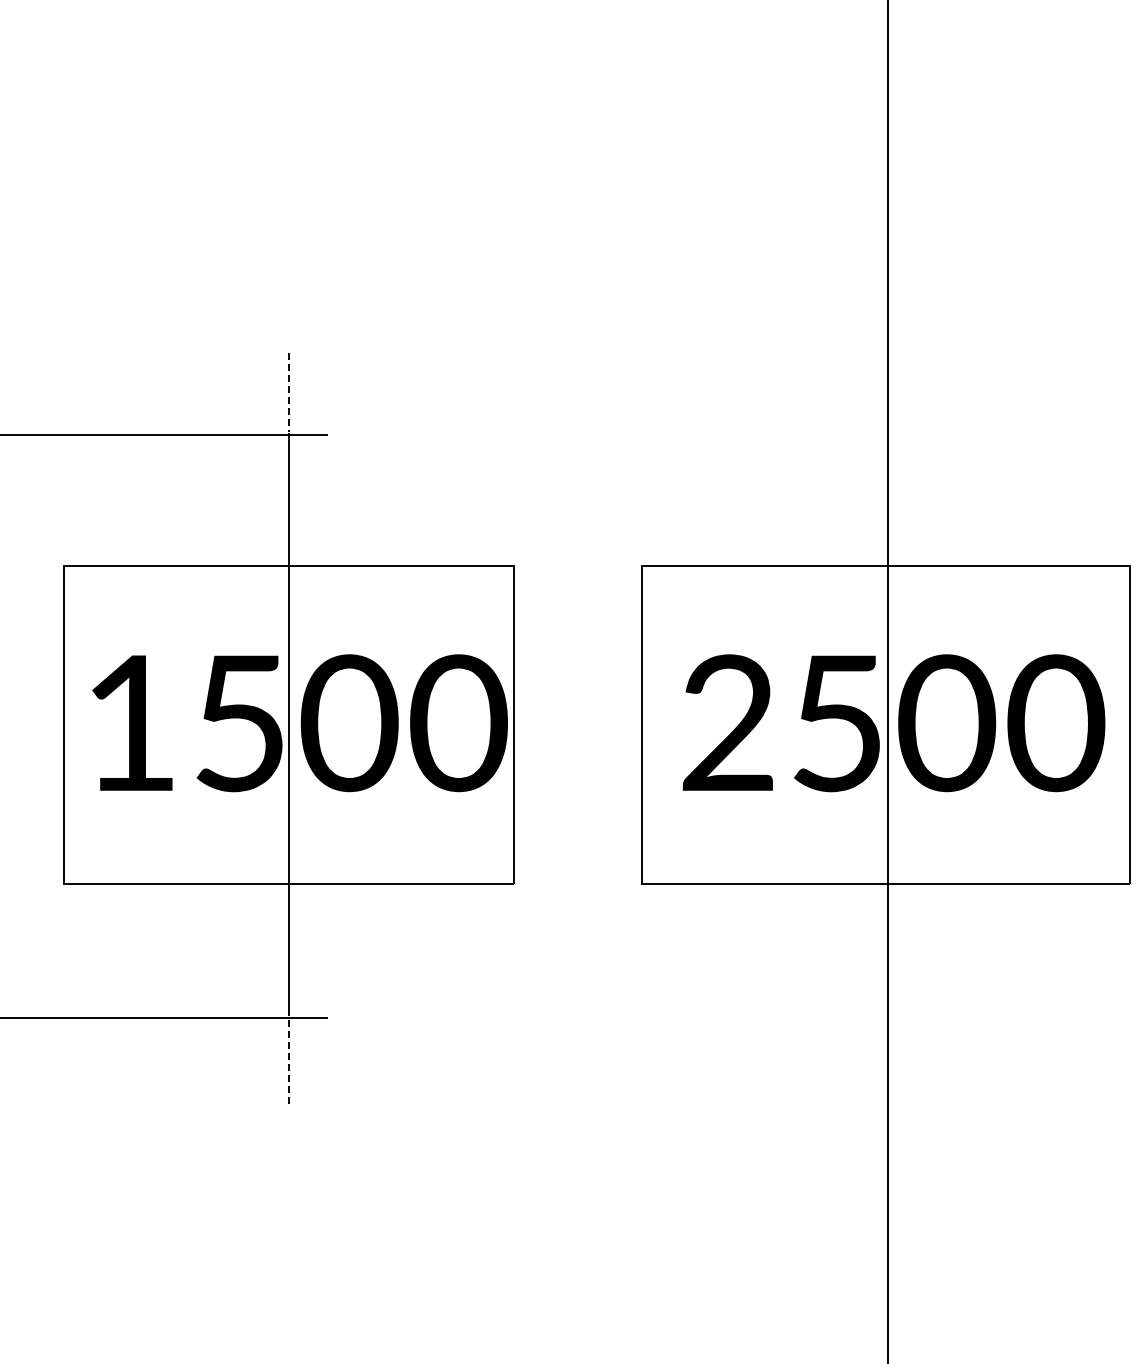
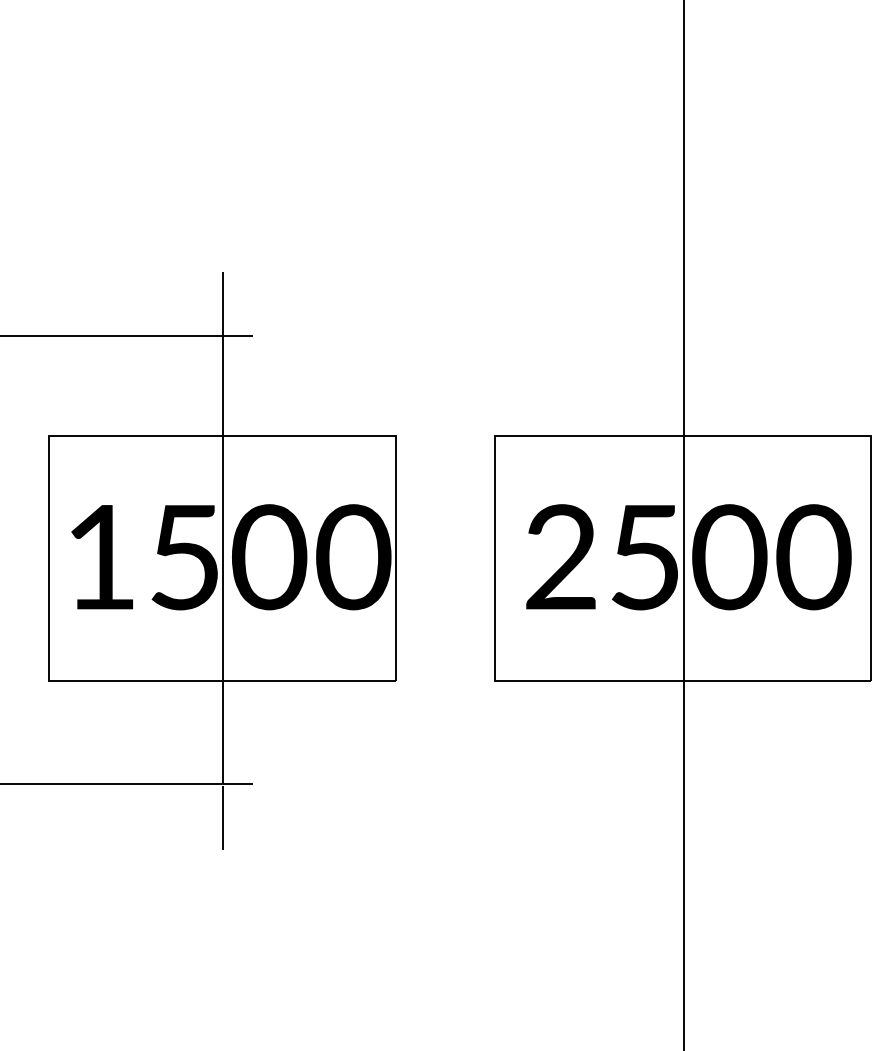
line: (289, 392) -> (223, 302), dashed -> solid
line: (289, 1061) -> (223, 817), dashed -> solid

